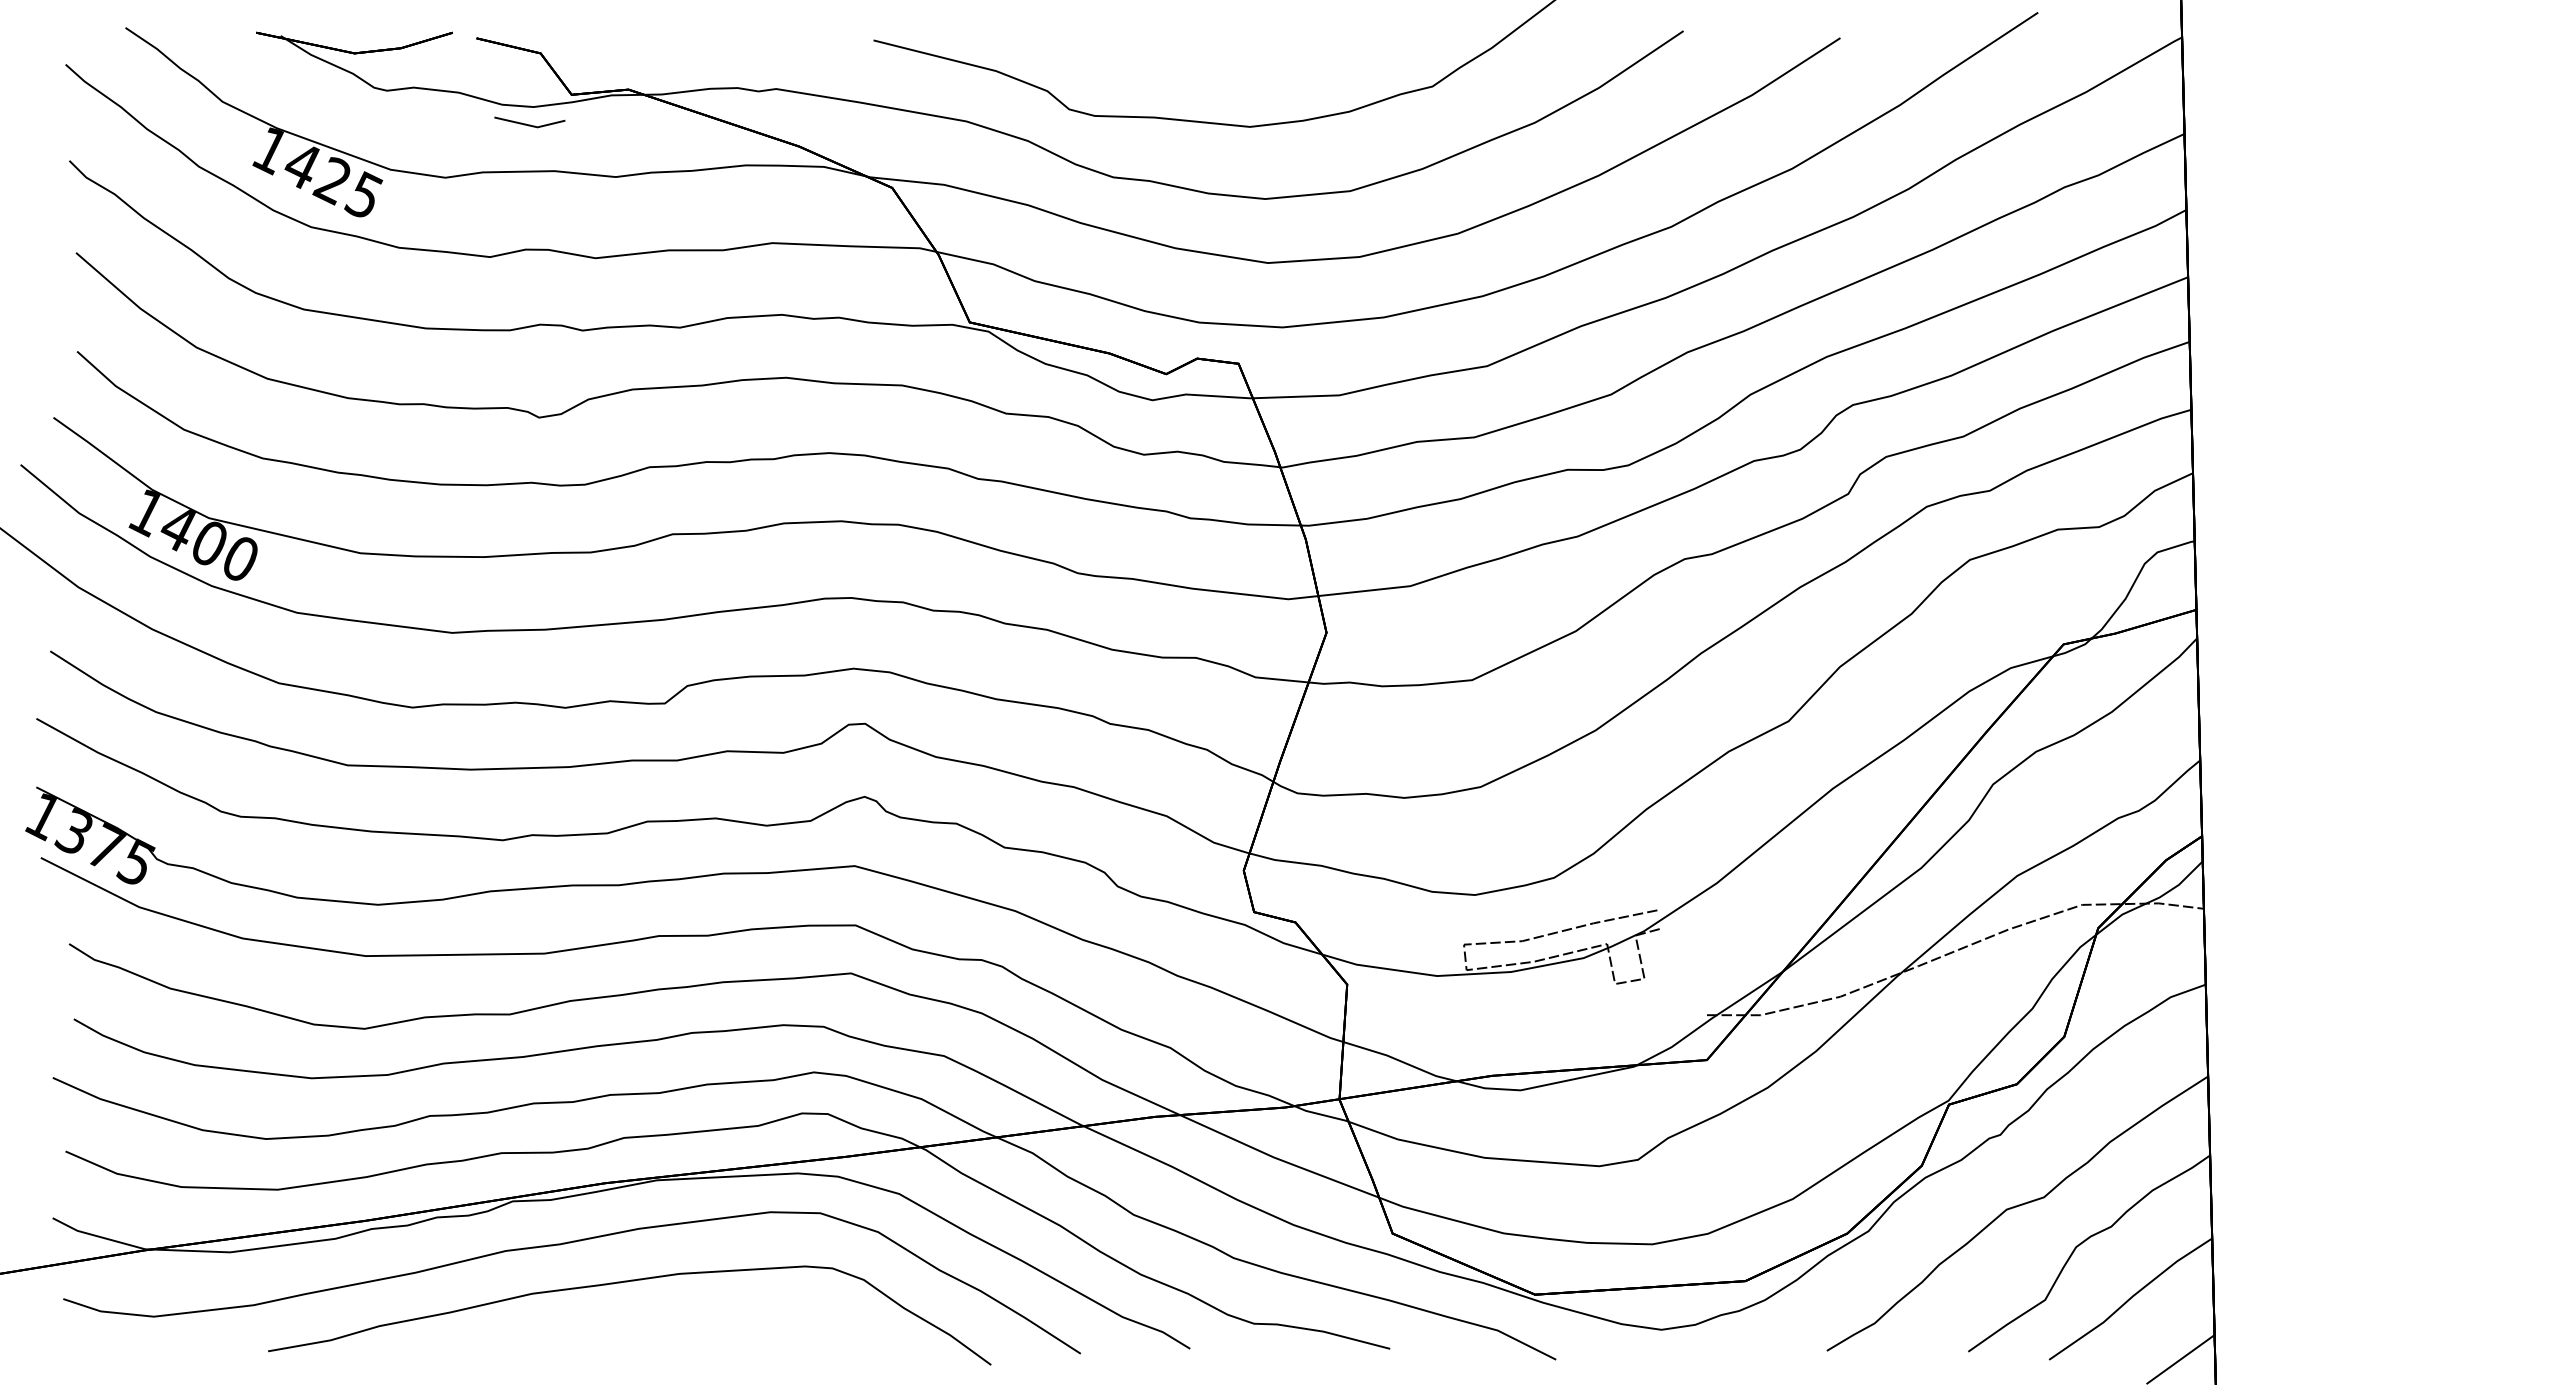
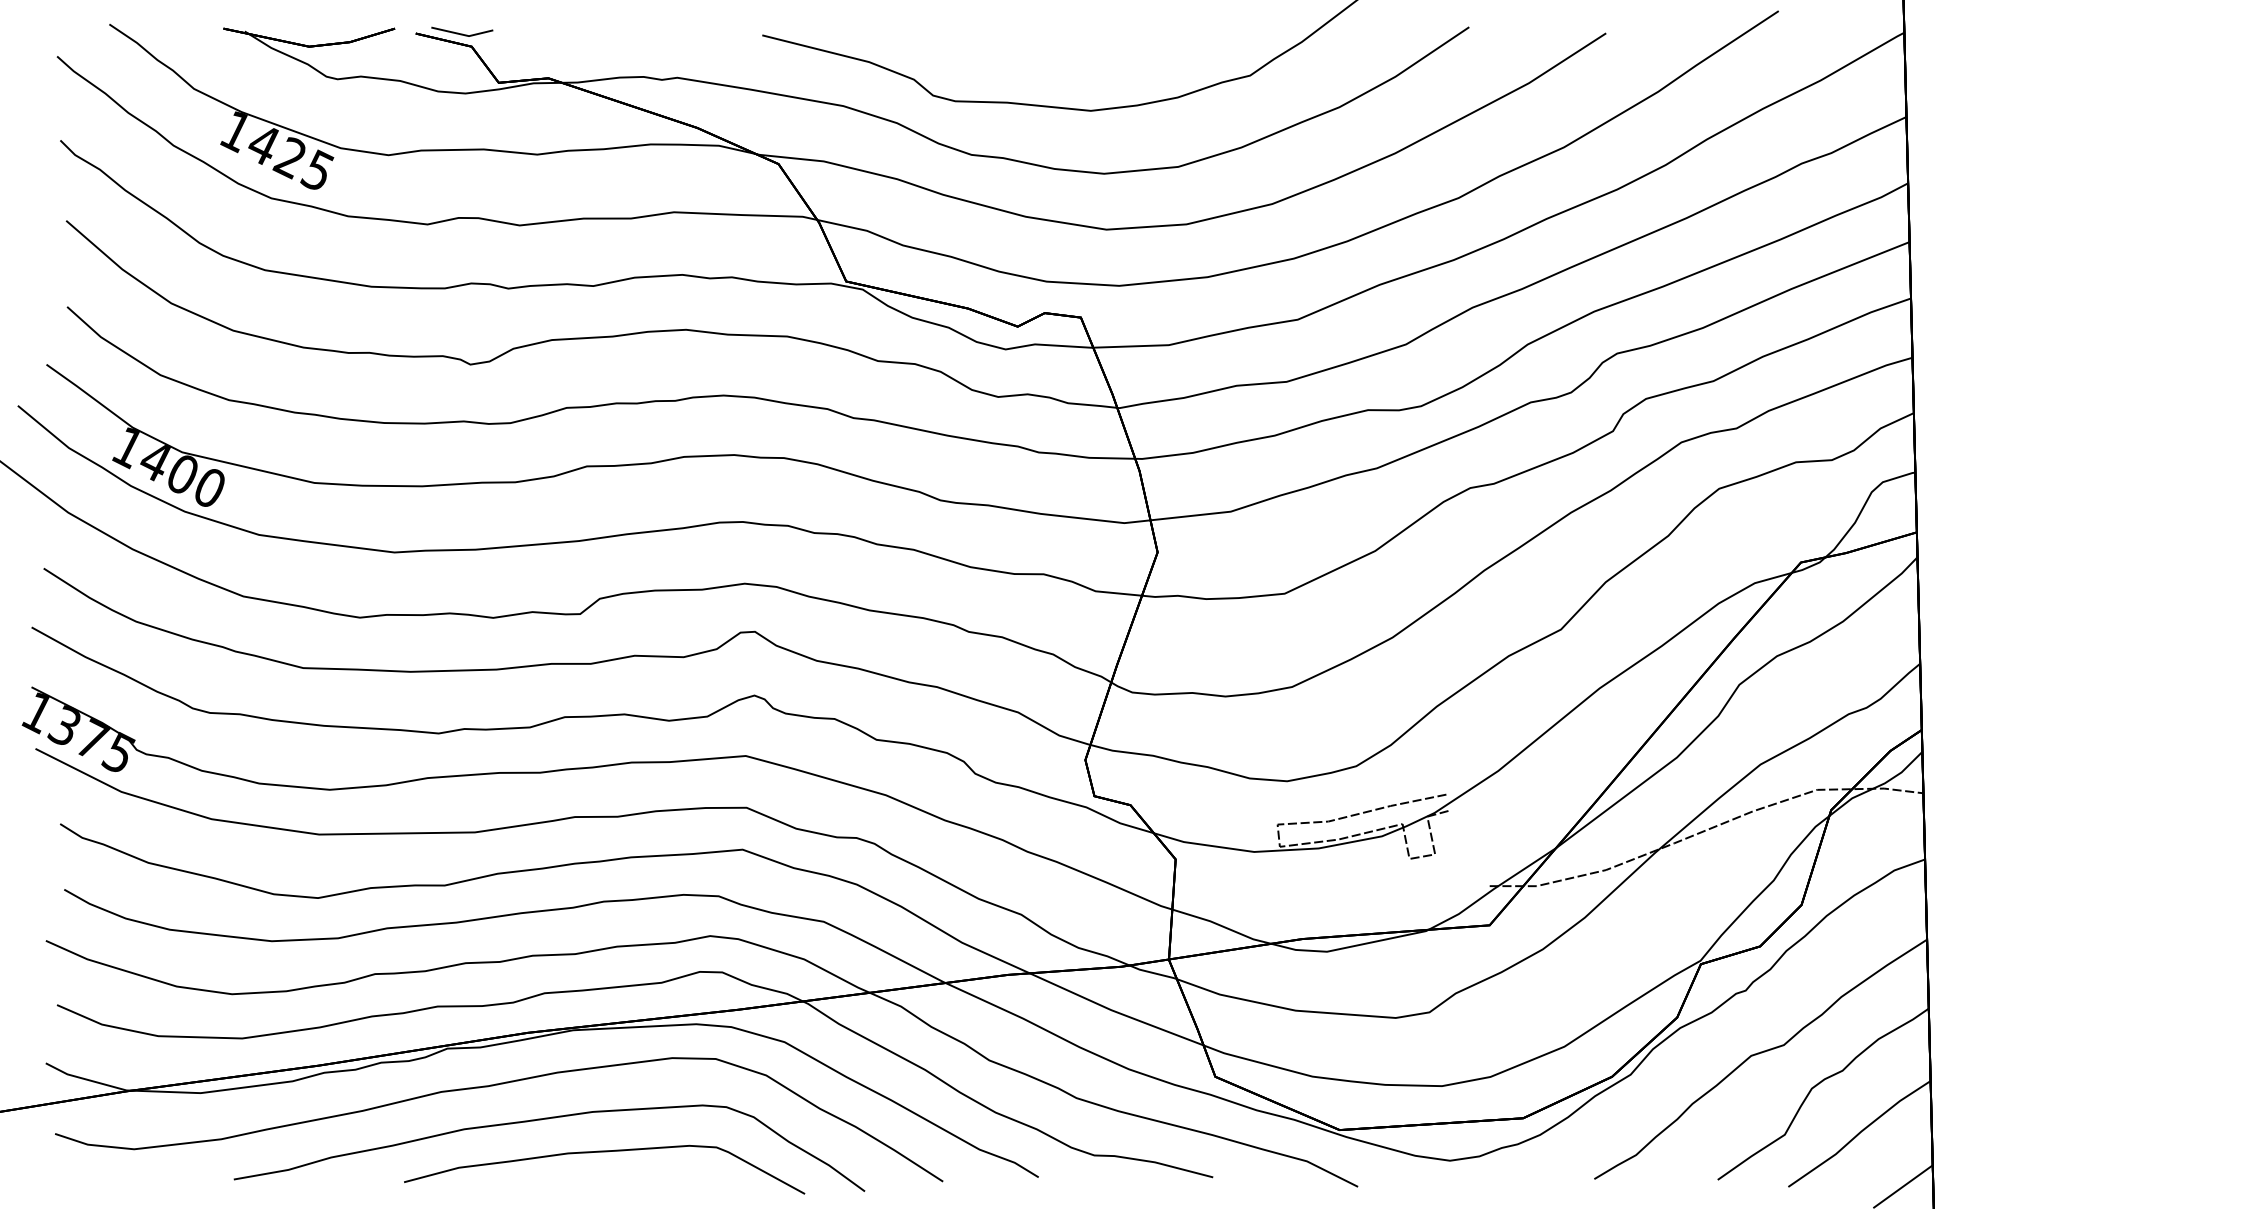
line: (529, 124) -> (461, 33), moved
curve: (691, 1320) -> (603, 1152), added

